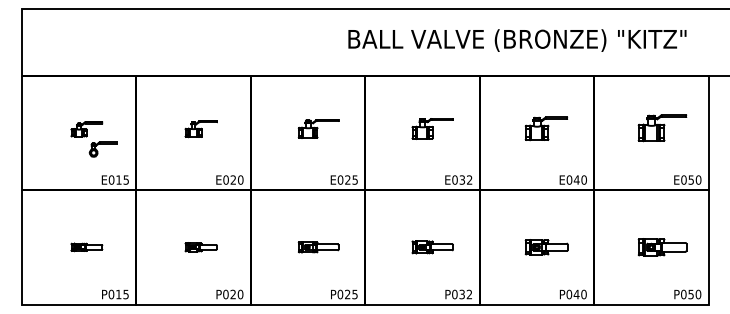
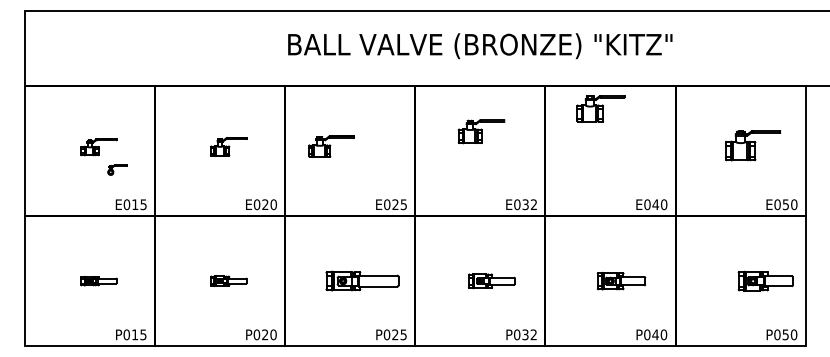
text: (517, 40) -> (480, 46), moved
part: (318, 128) -> (331, 146), moved
part: (432, 128) -> (481, 131), moved
part: (546, 128) -> (600, 108), moved
part: (102, 149) -> (116, 169), size x0.6
part: (318, 247) -> (362, 281), size x1.6
part: (662, 247) -> (765, 281), moved

